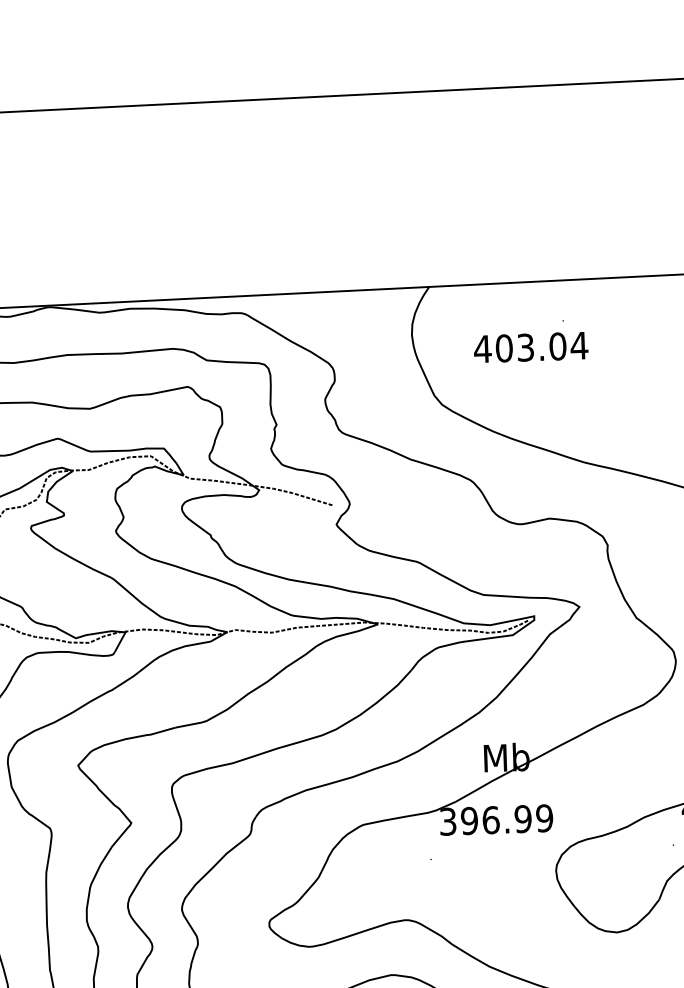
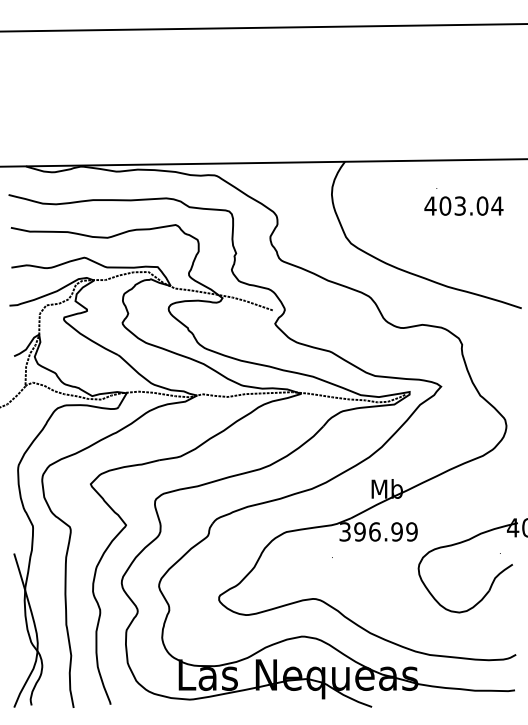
text: (530, 346) -> (463, 205), moved

